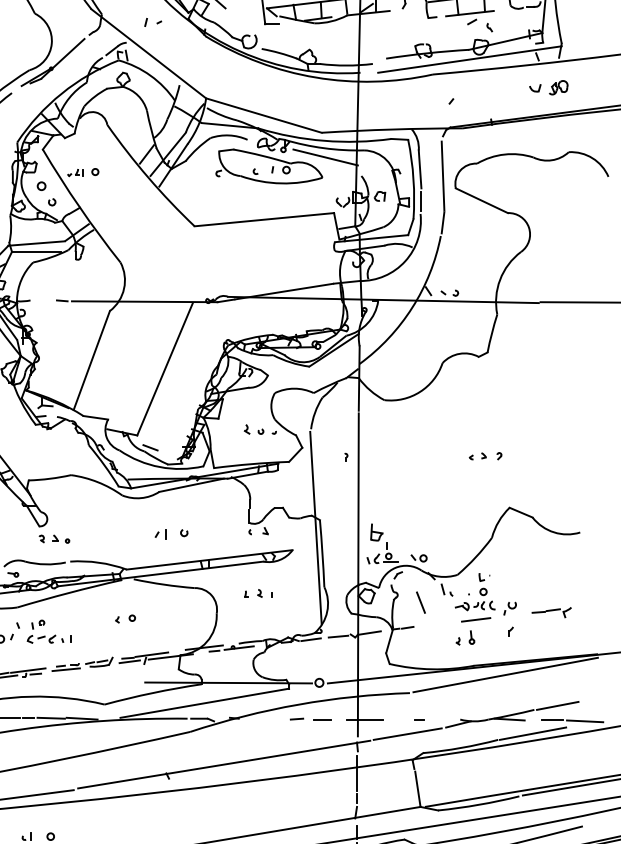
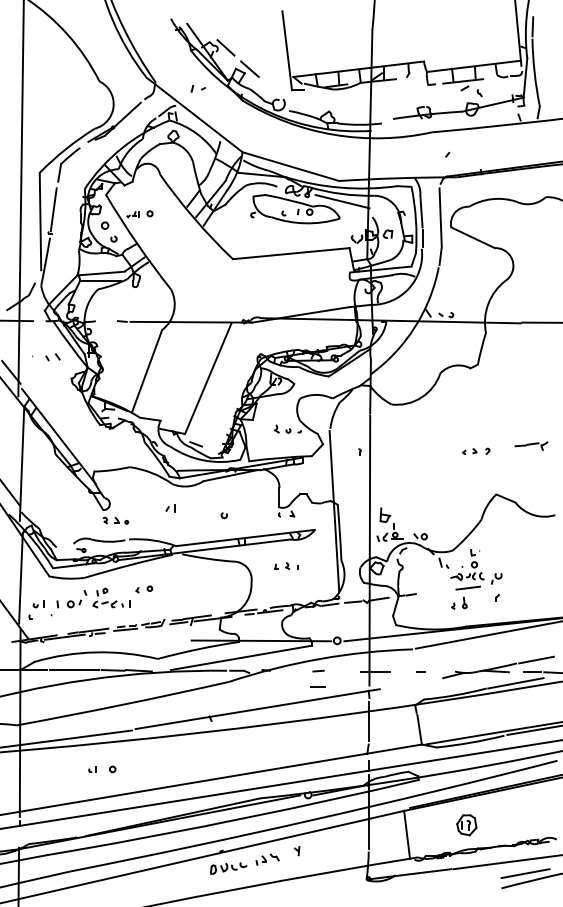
line: (469, 59) -> (462, 119), removed
part: (548, 86) -> (528, 142), removed
part: (160, 534) -> (170, 508), moved
line: (421, 602) -> (422, 573), removed
part: (551, 611) -> (531, 445), moved
part: (125, 619) -> (144, 589), moved
line: (322, 719) -> (317, 686), moved
line: (406, 733) -> (410, 683), removed

